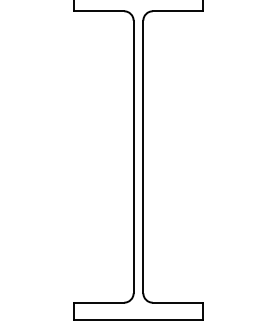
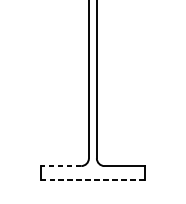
line: (99, 302) -> (61, 165), solid -> dashed
line: (138, 320) -> (92, 180), solid -> dashed

